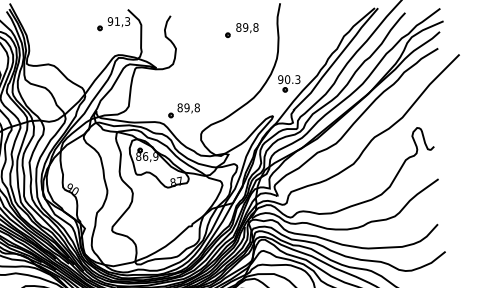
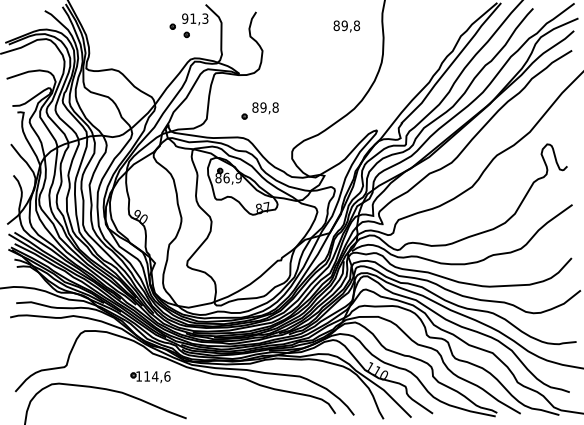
part: (227, 34) -> (186, 34), moved
part: (289, 84) -> (396, 92), removed
part: (183, 110) -> (259, 110), moved

